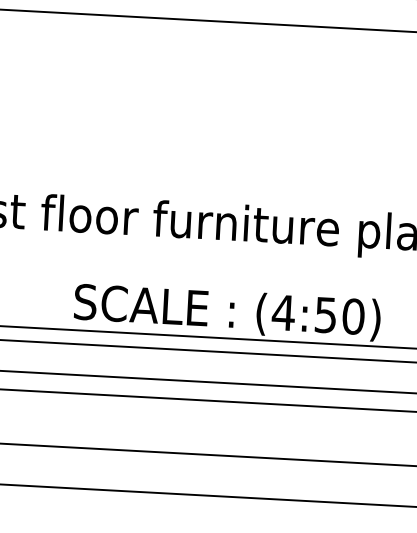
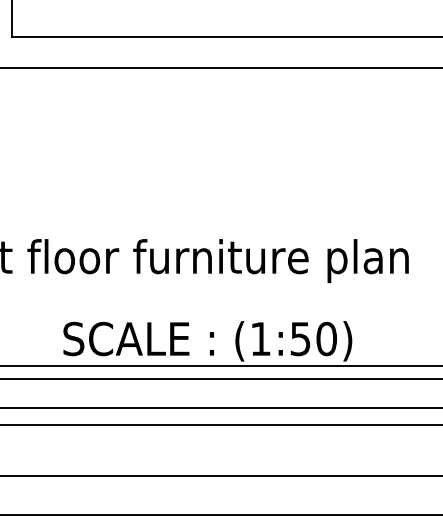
text: (283, 312) -> (260, 338), (4:50) -> (1:50)

